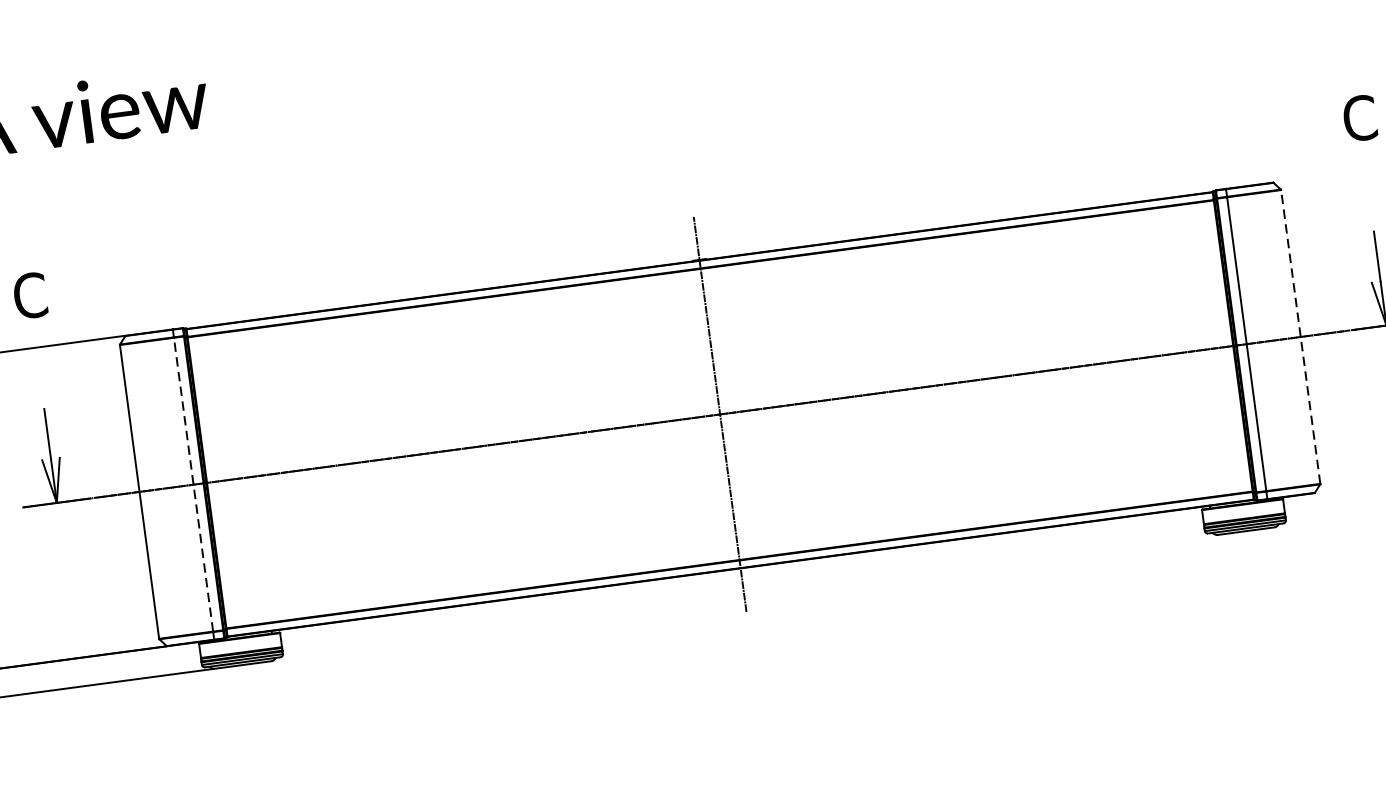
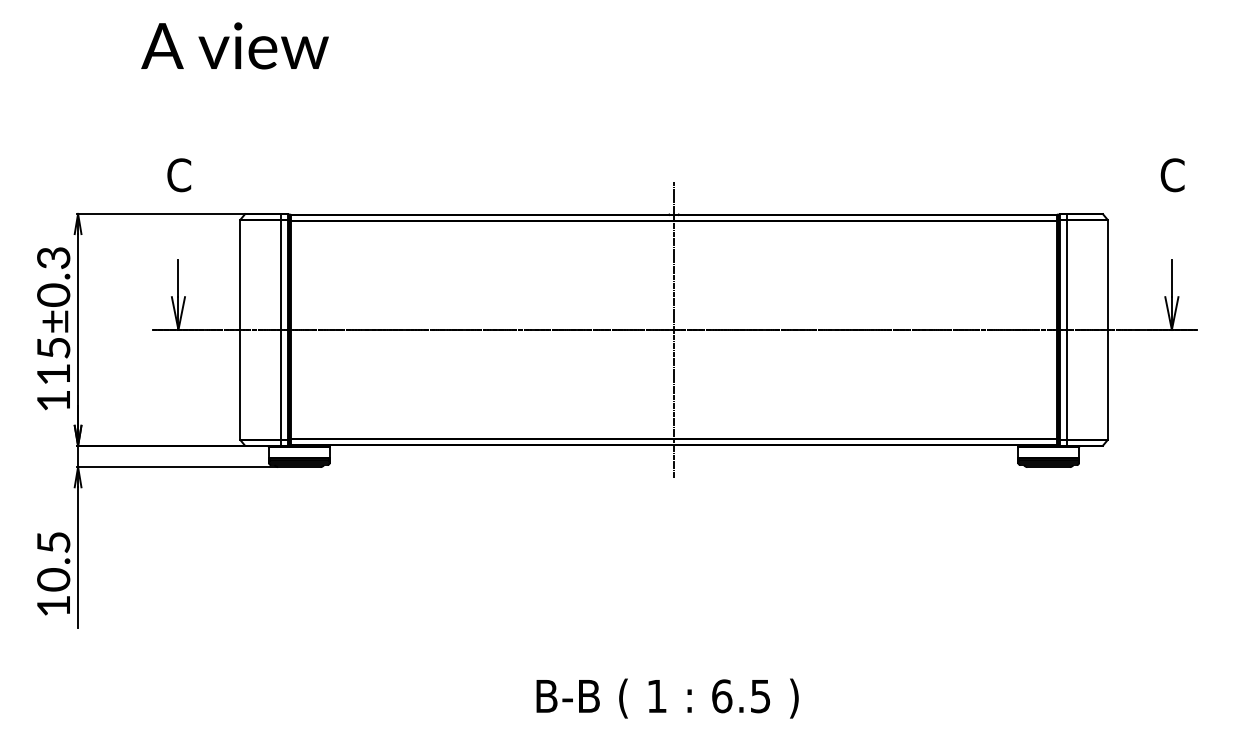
line: (1300, 336) -> (1107, 329), dashed -> solid
line: (193, 484) -> (280, 329), dashed -> solid

